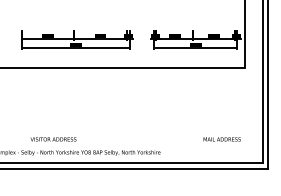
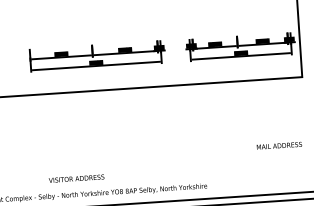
text: (221, 139) -> (278, 145), moved

